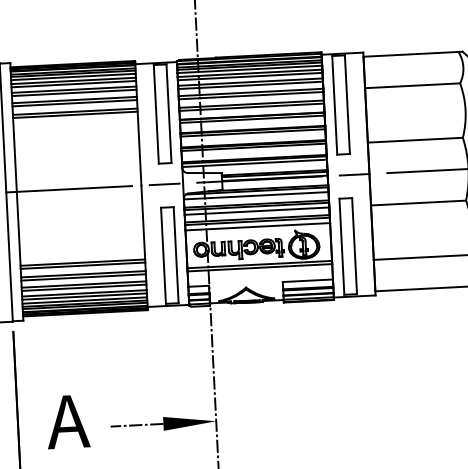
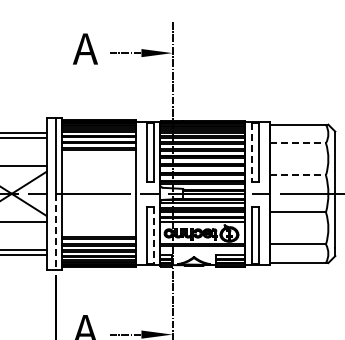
line: (411, 86) -> (297, 143), solid -> dashed
line: (334, 105) -> (251, 152), solid -> dashed
line: (414, 140) -> (297, 175), solid -> dashed
line: (175, 256) -> (153, 236), solid -> dashed
line: (8, 258) -> (55, 232), solid -> dashed

